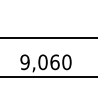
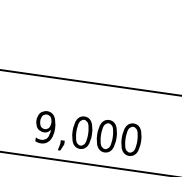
text: (54, 61) -> (106, 134), 9,060 -> 9,000

